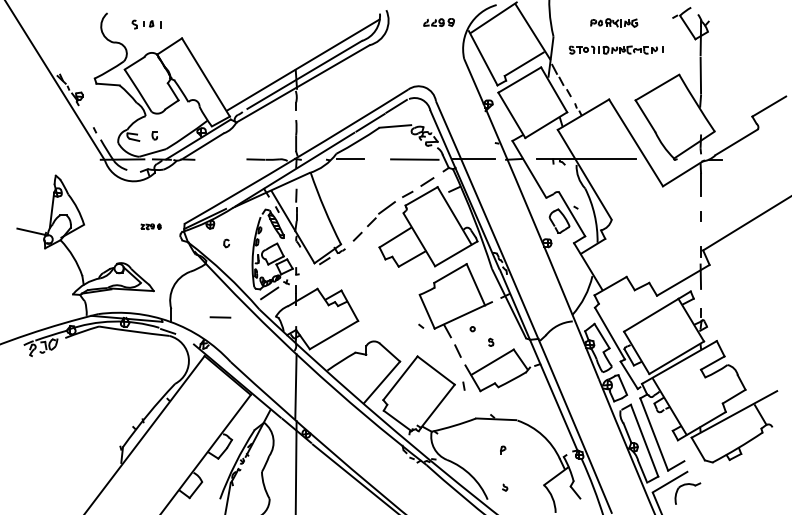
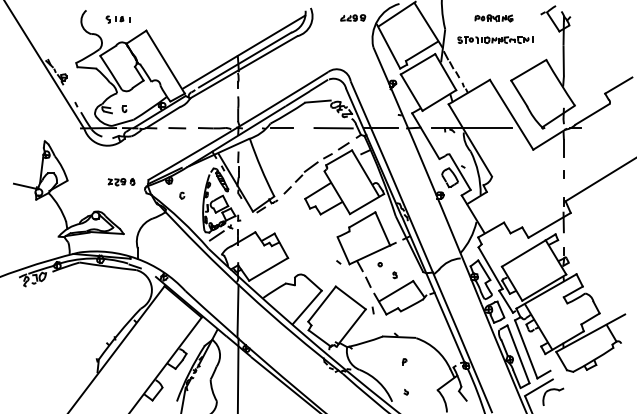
part: (151, 227) -> (121, 182), size x1.67
line: (220, 317) -> (177, 128), moved

